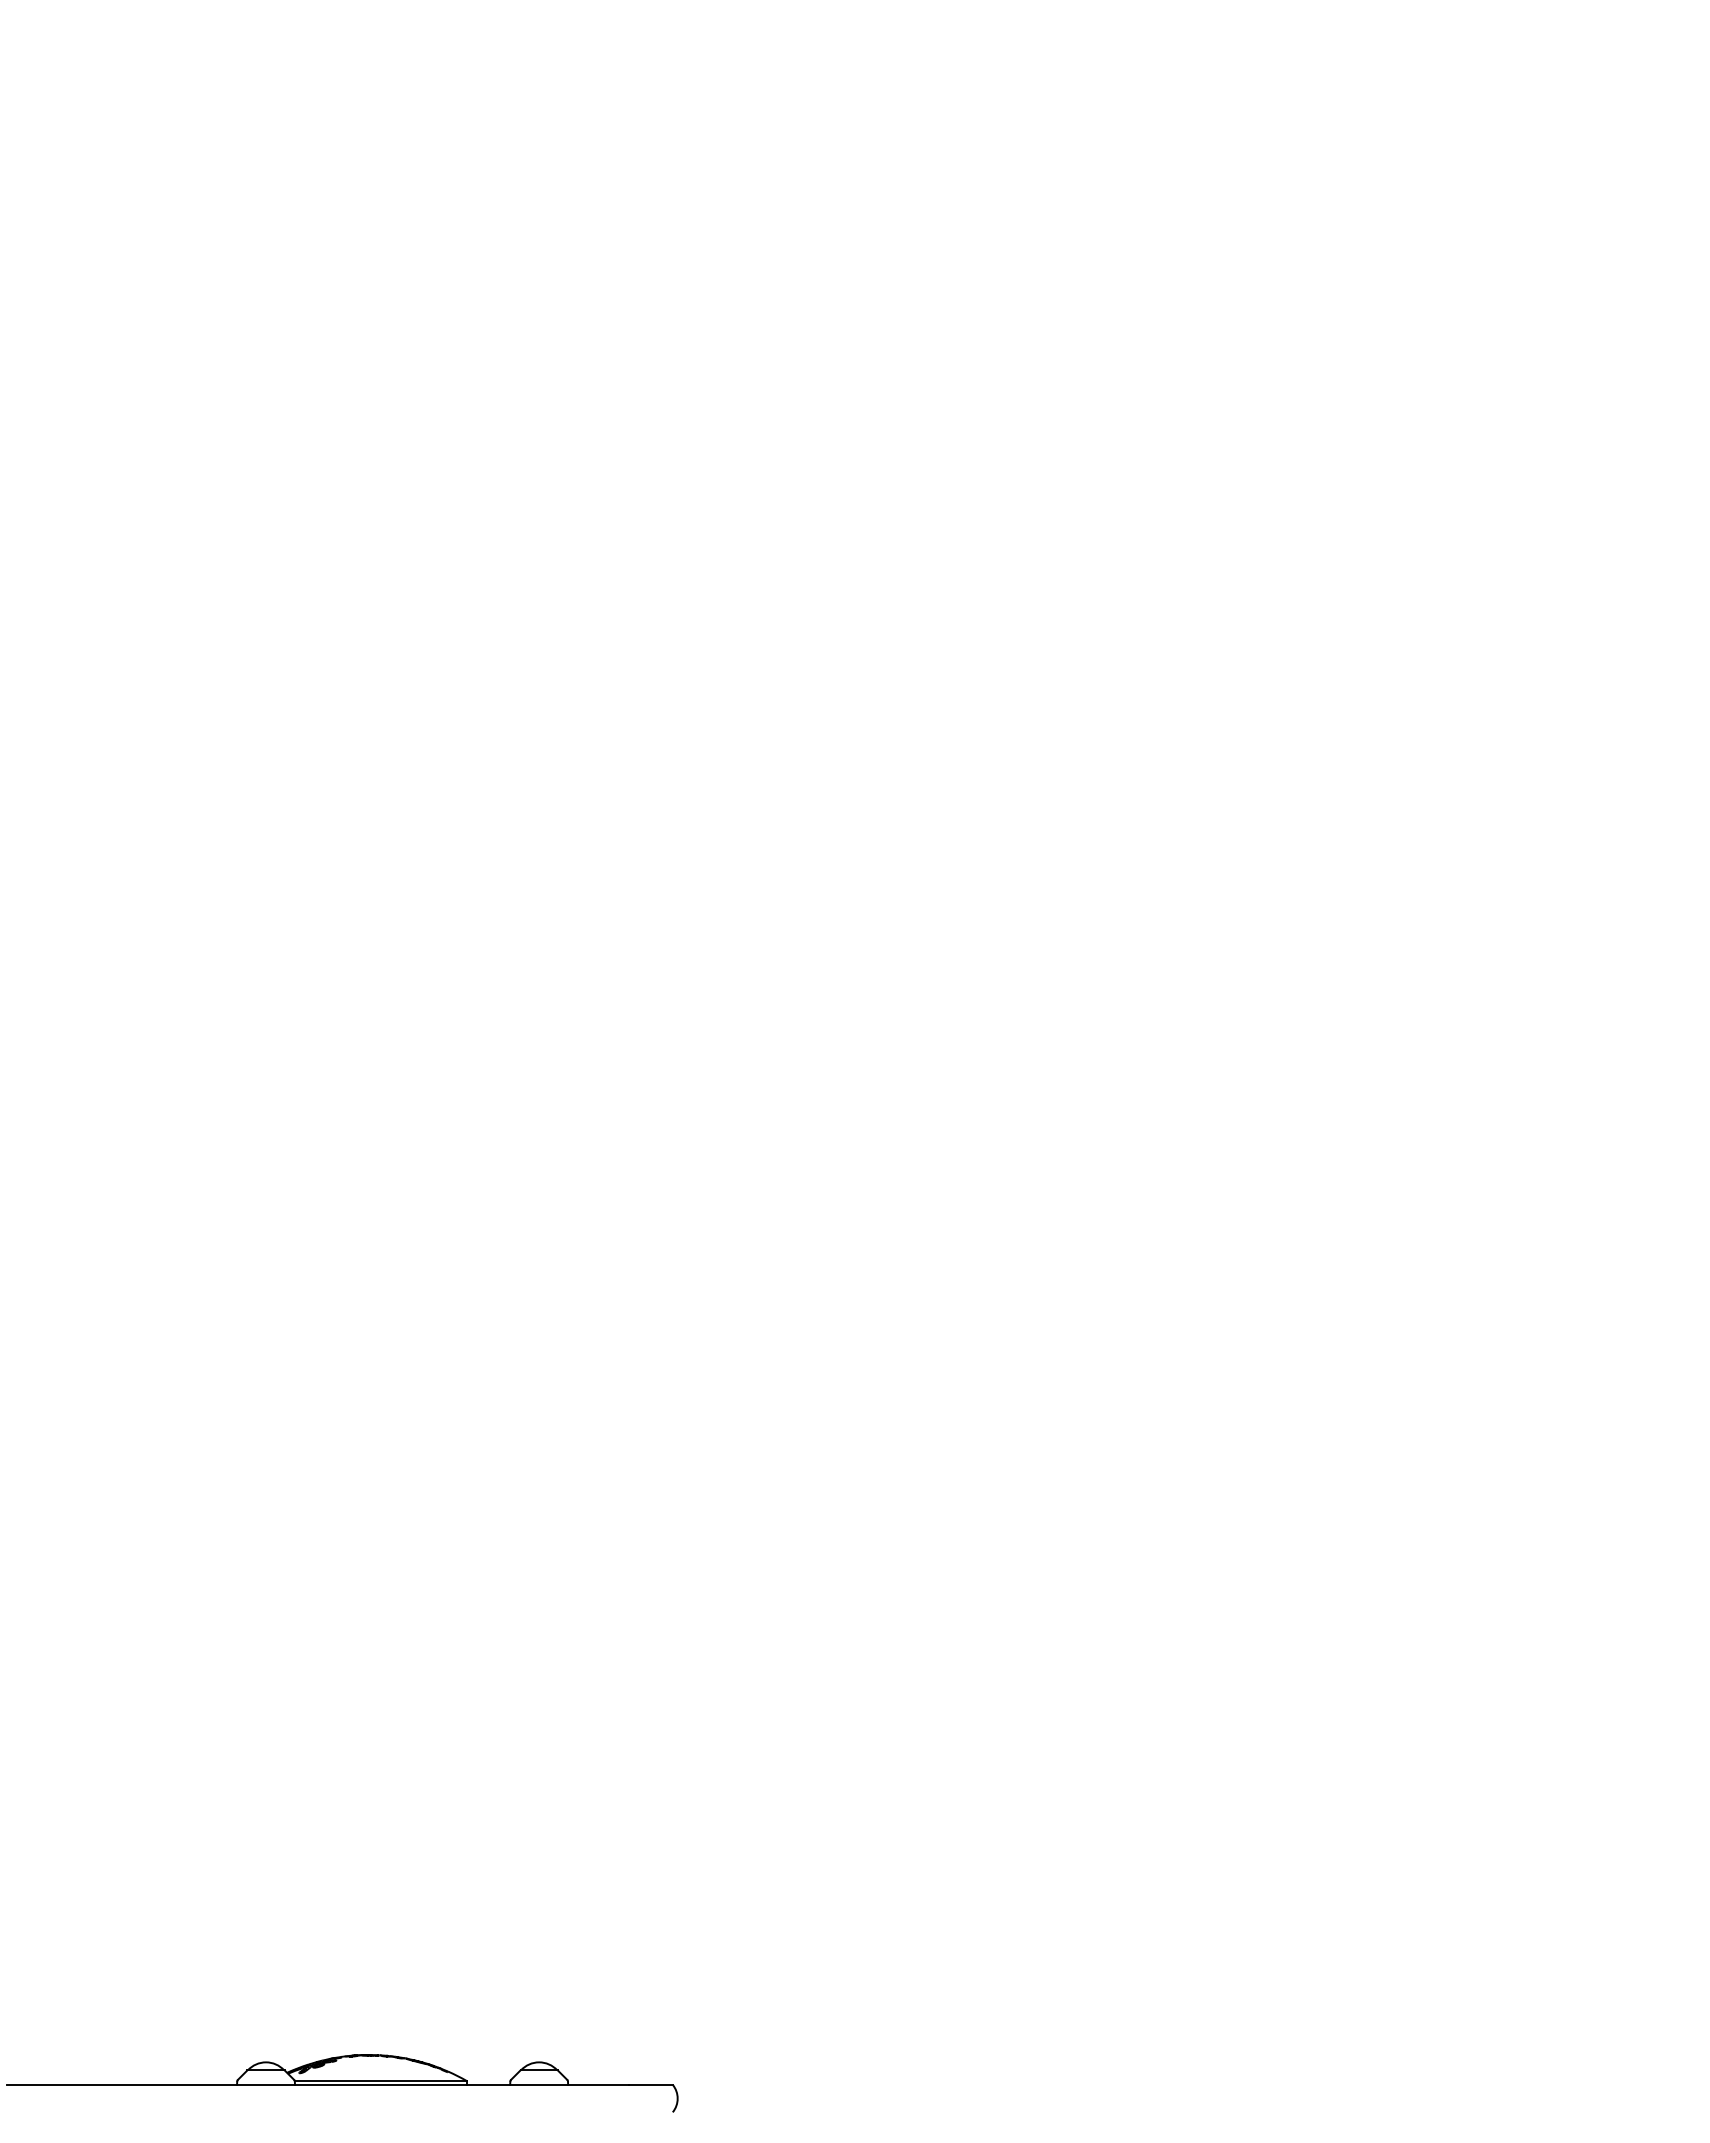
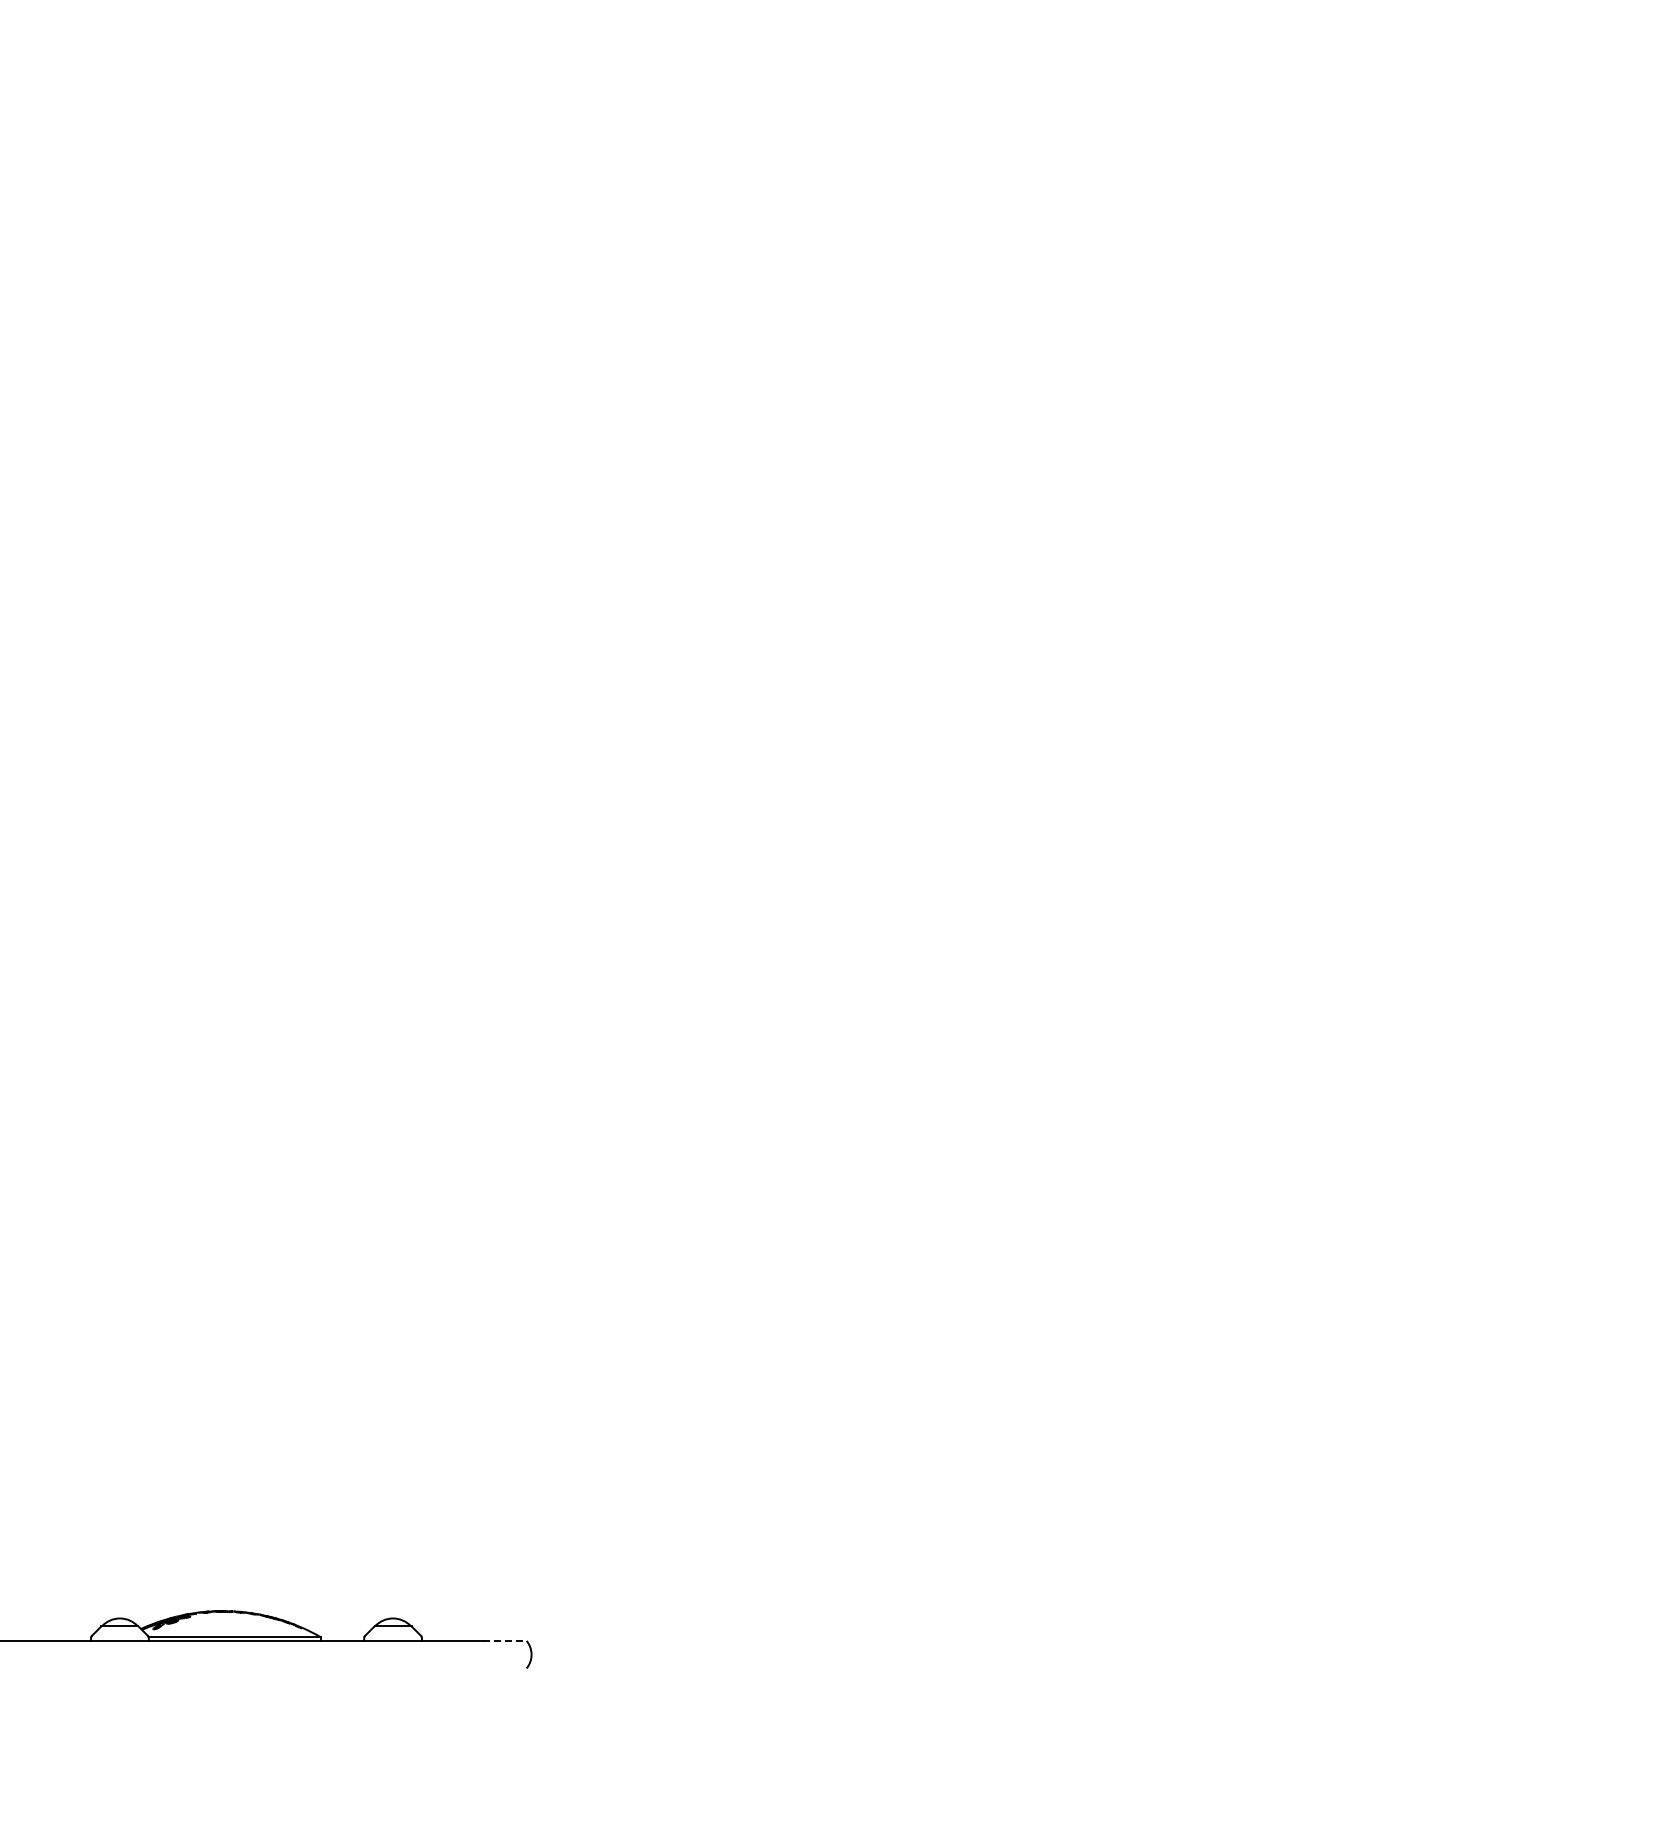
line: (650, 2084) -> (504, 1640), solid -> dashed

